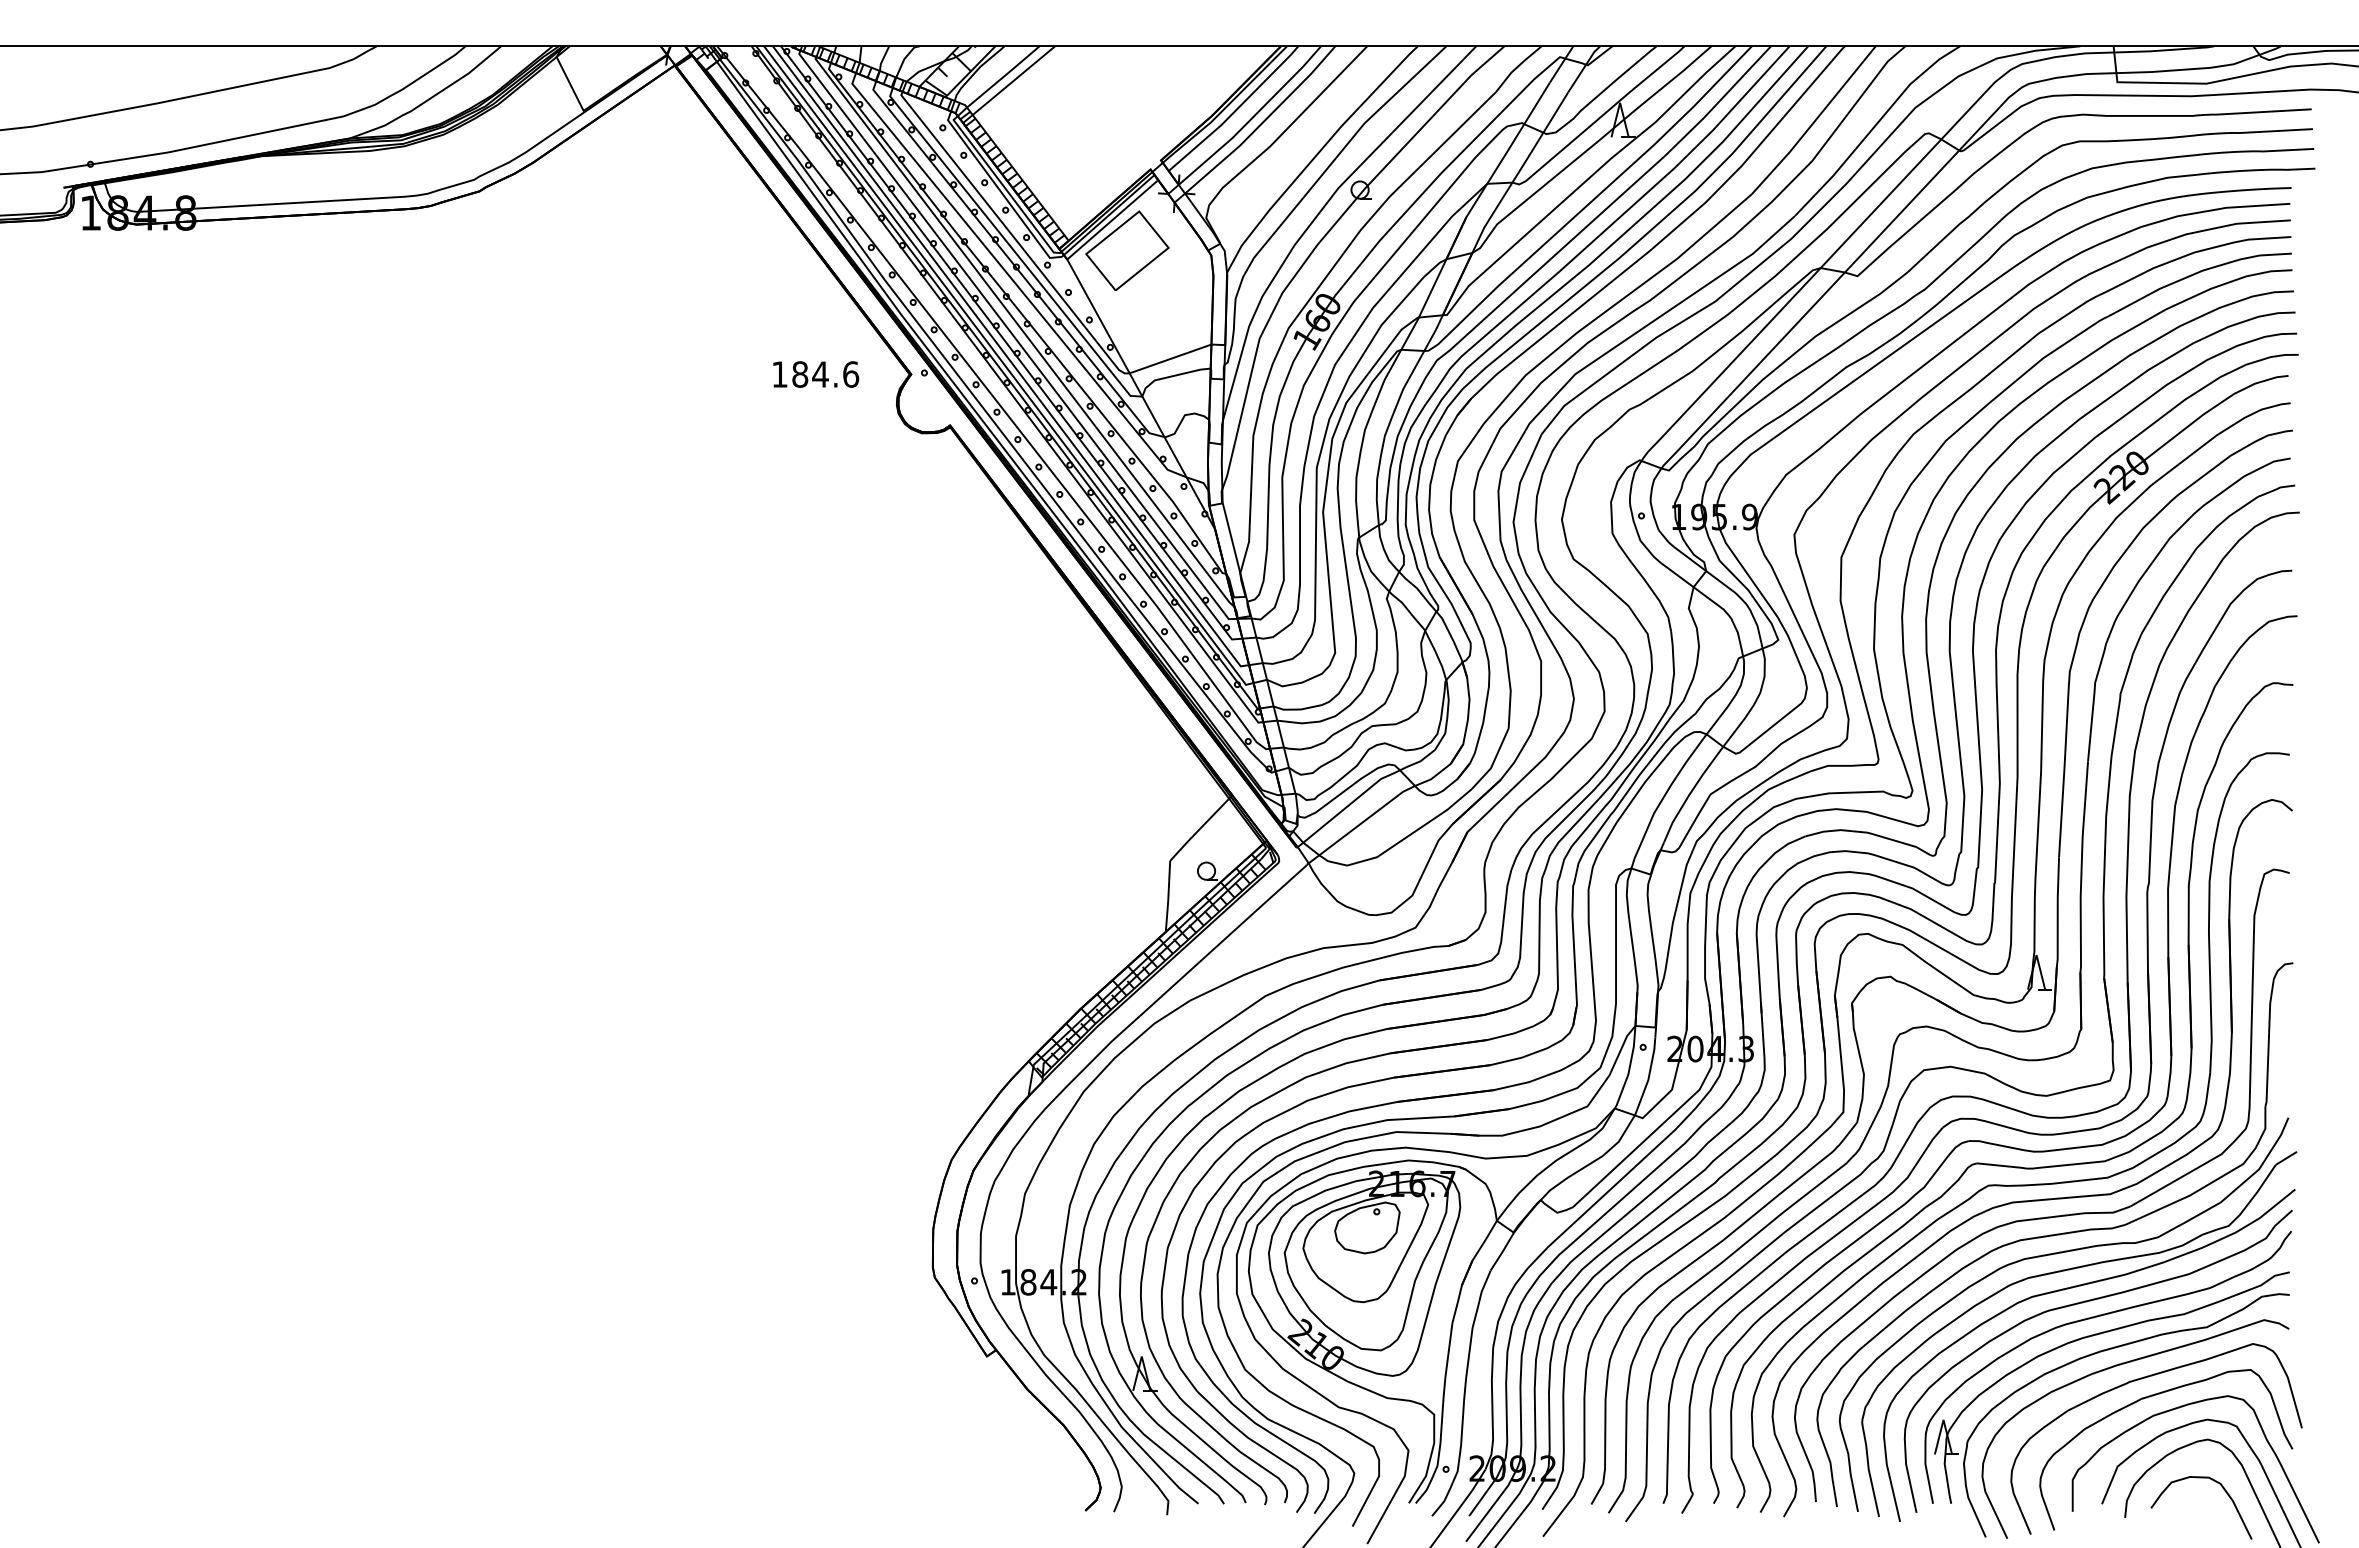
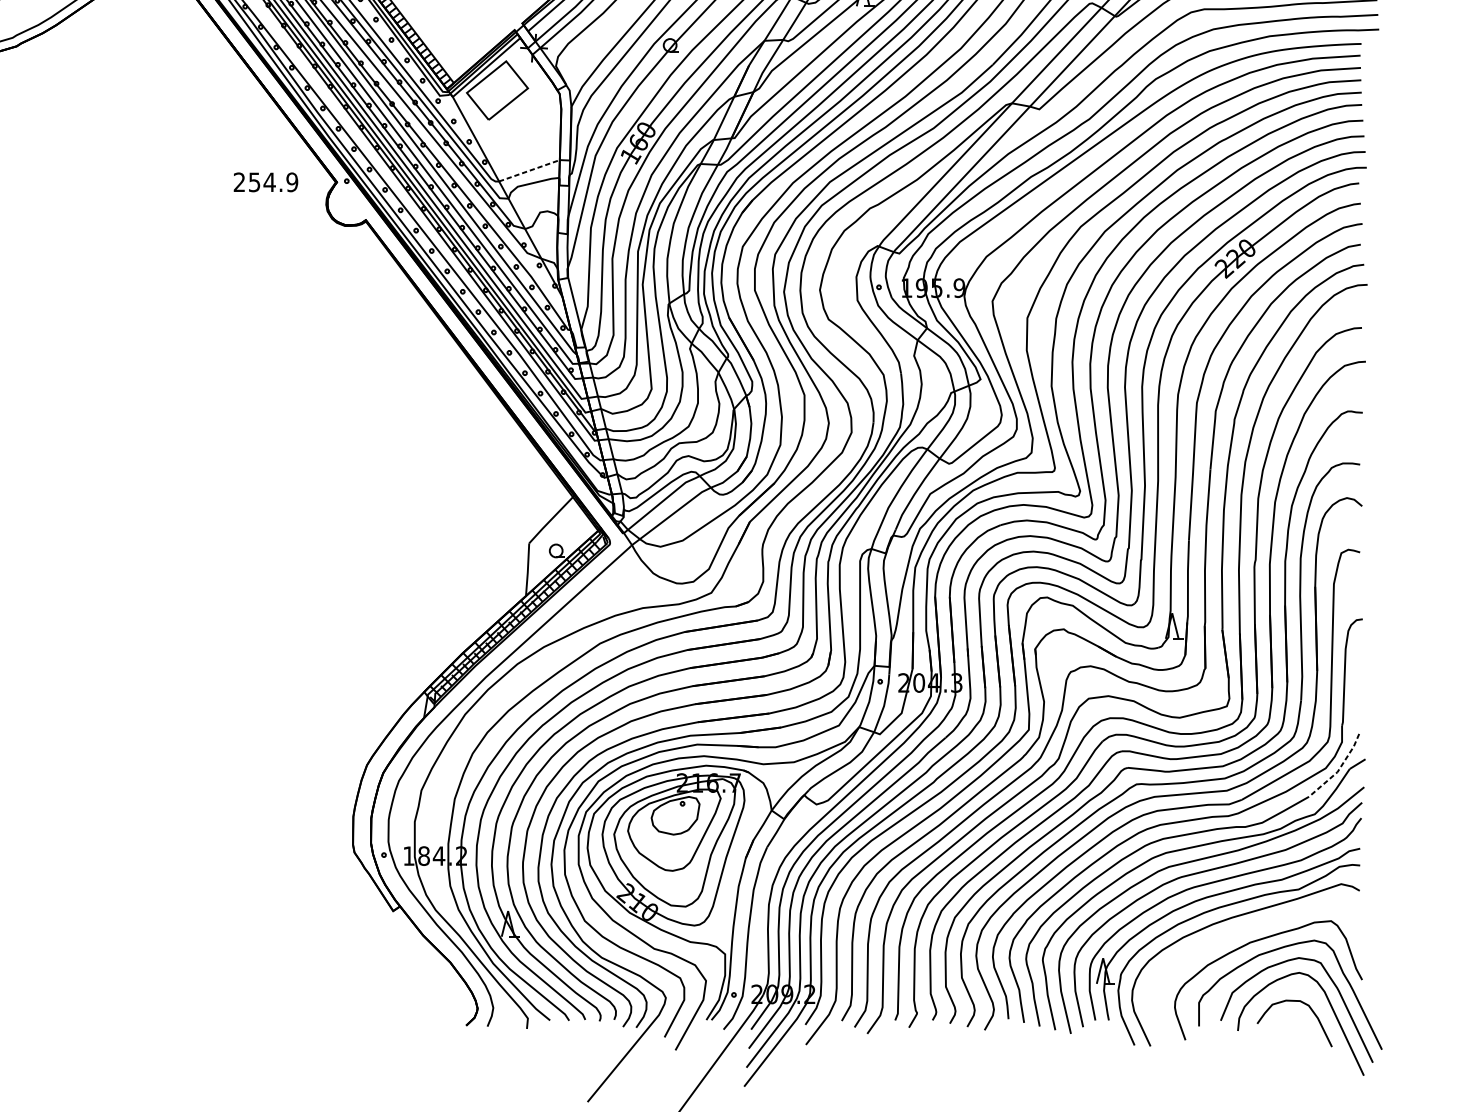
line: (1170, 359) -> (529, 171), solid -> dashed
text: (815, 374) -> (265, 182), 184.6 -> 254.9
line: (2261, 1165) -> (1339, 769), solid -> dashed
curve: (2142, 1379) -> (1250, 928), removed

